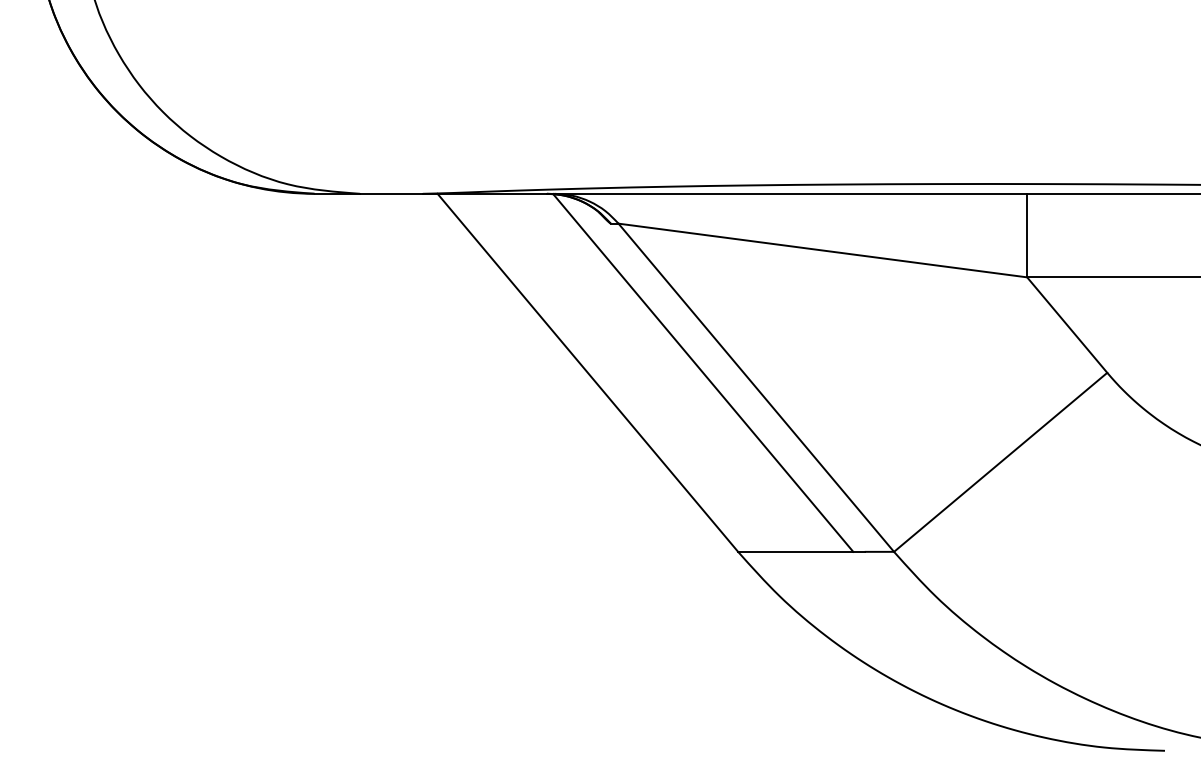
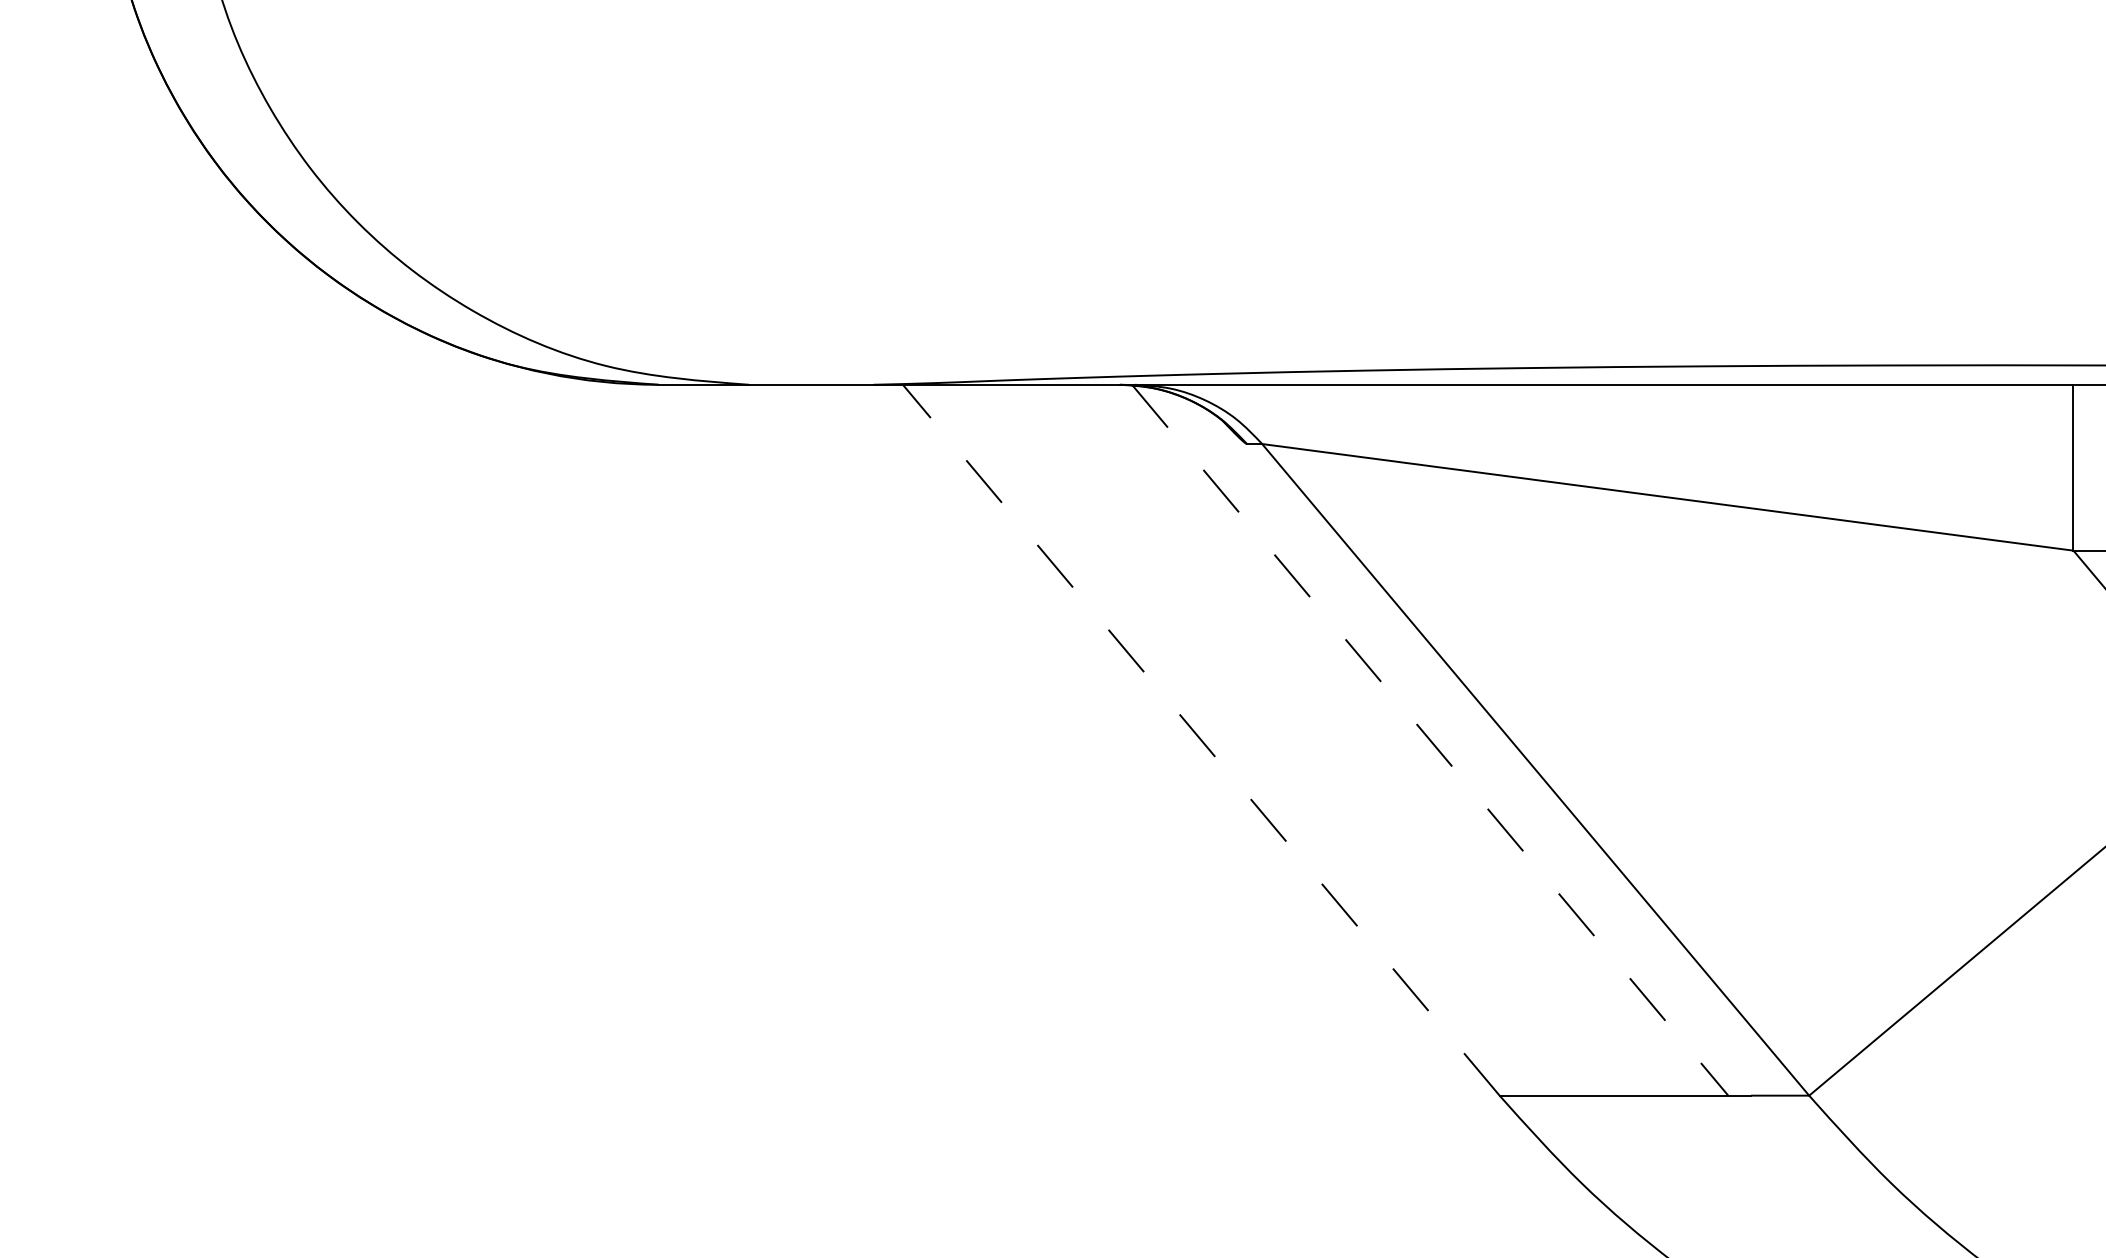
line: (587, 372) -> (1200, 739), solid -> dashed
line: (703, 372) -> (1430, 739), solid -> dashed

